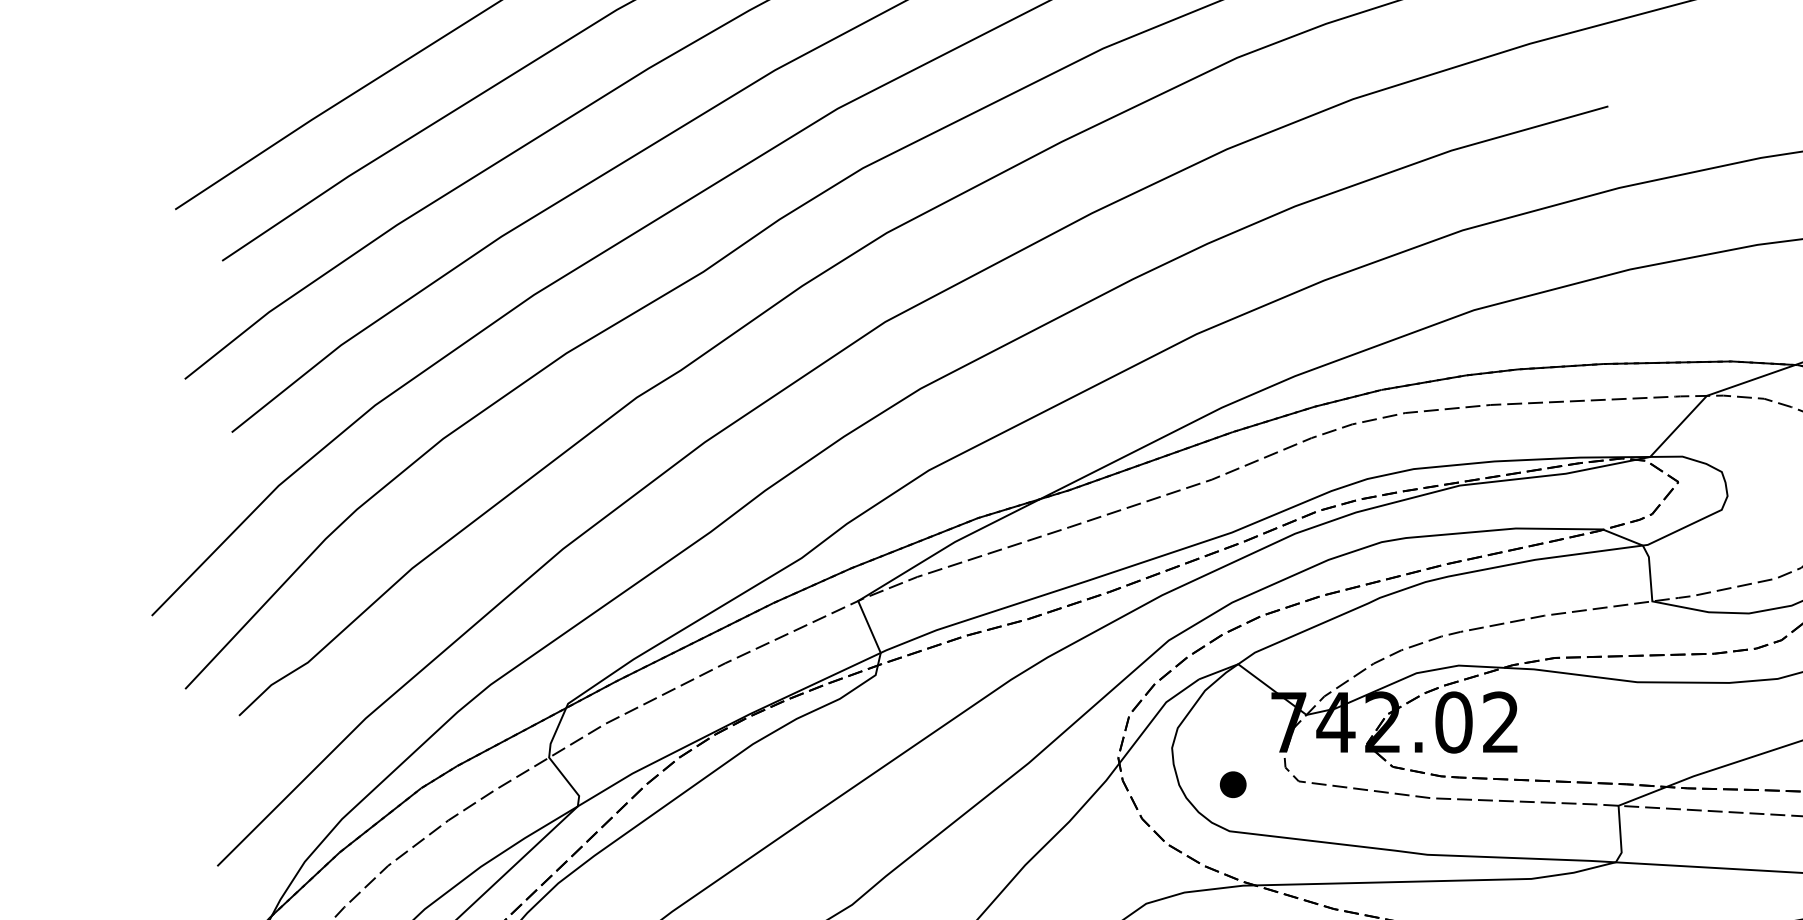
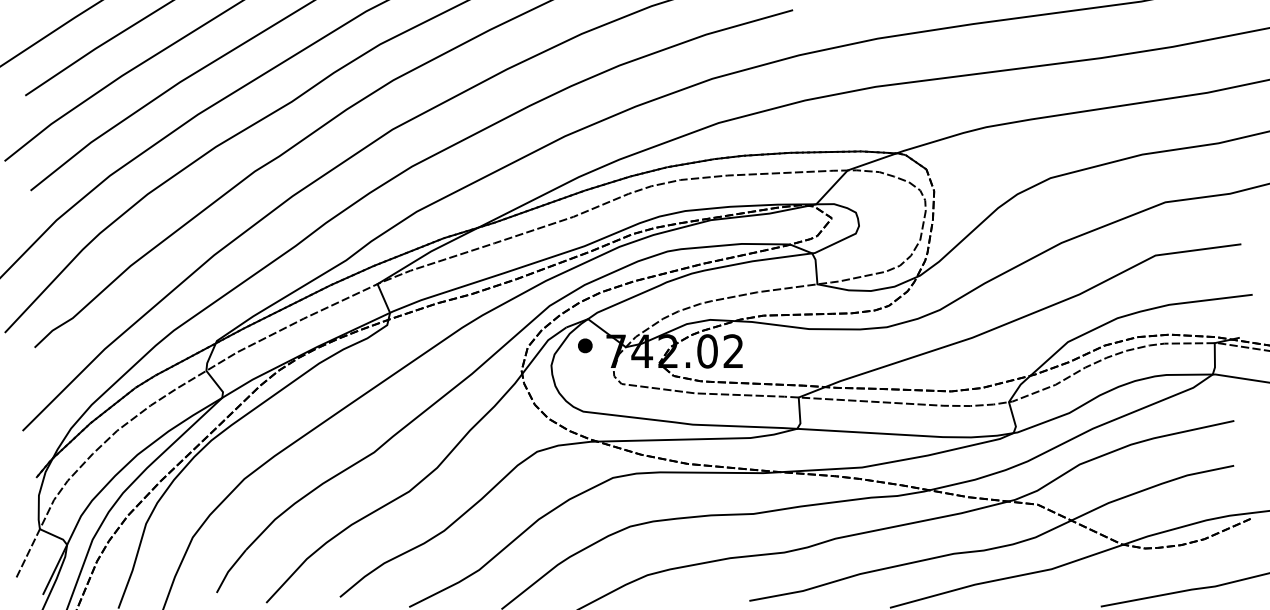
part: (1233, 784) -> (585, 345), moved

